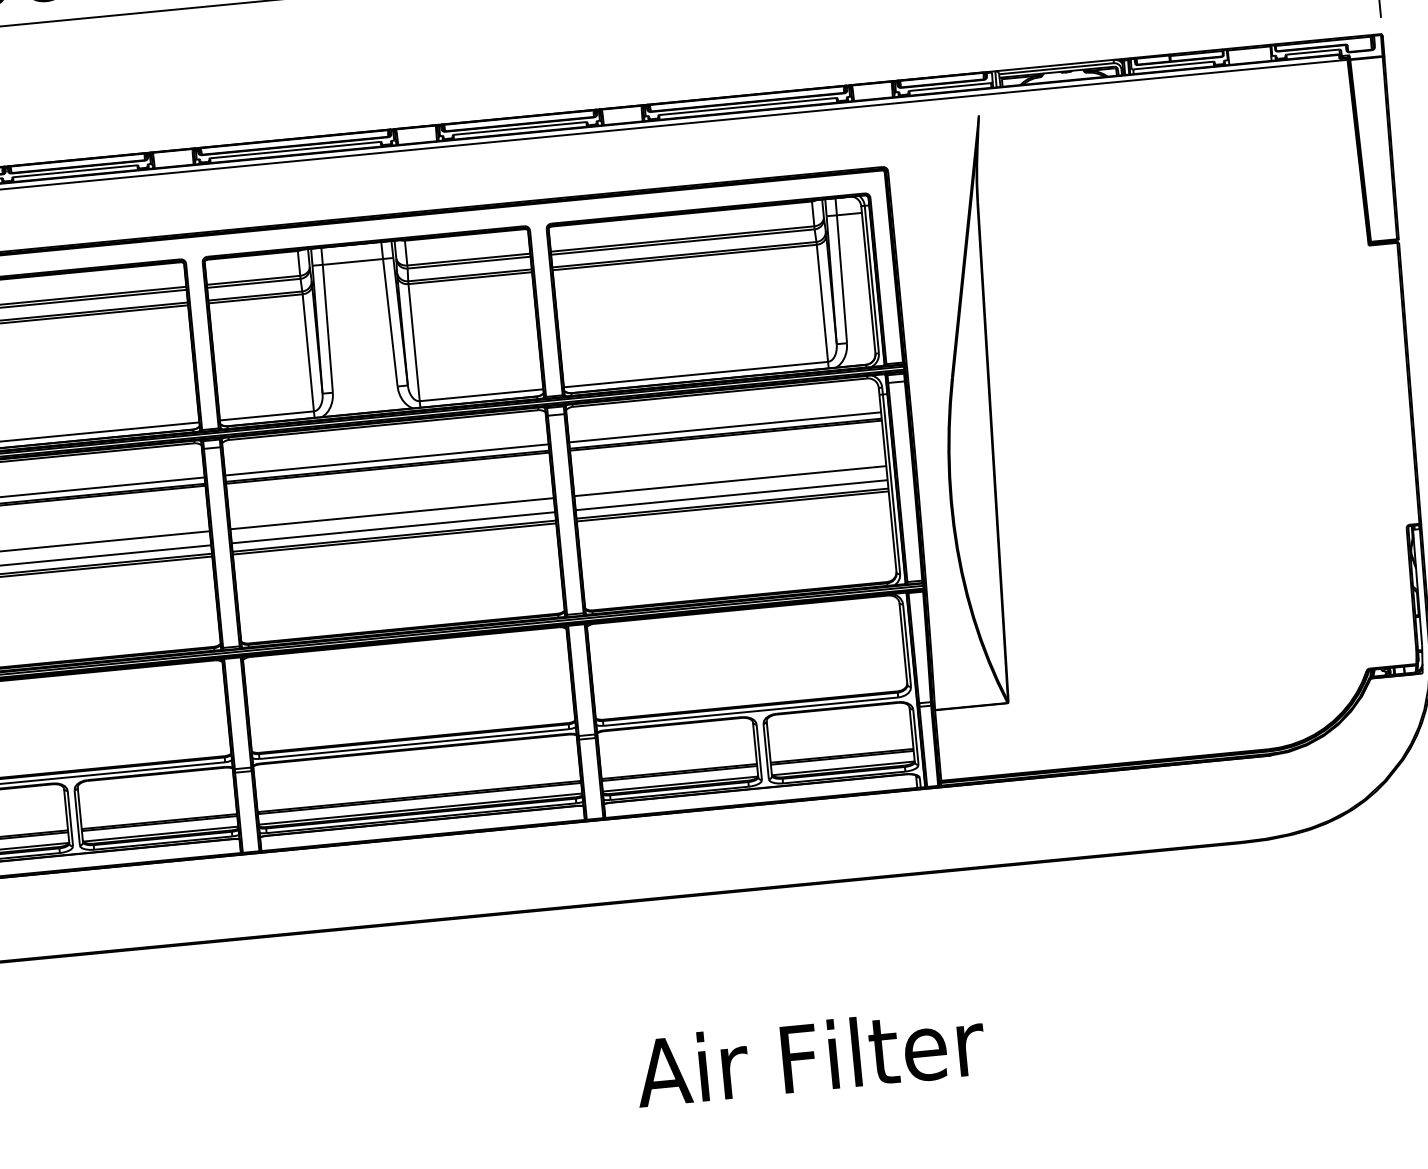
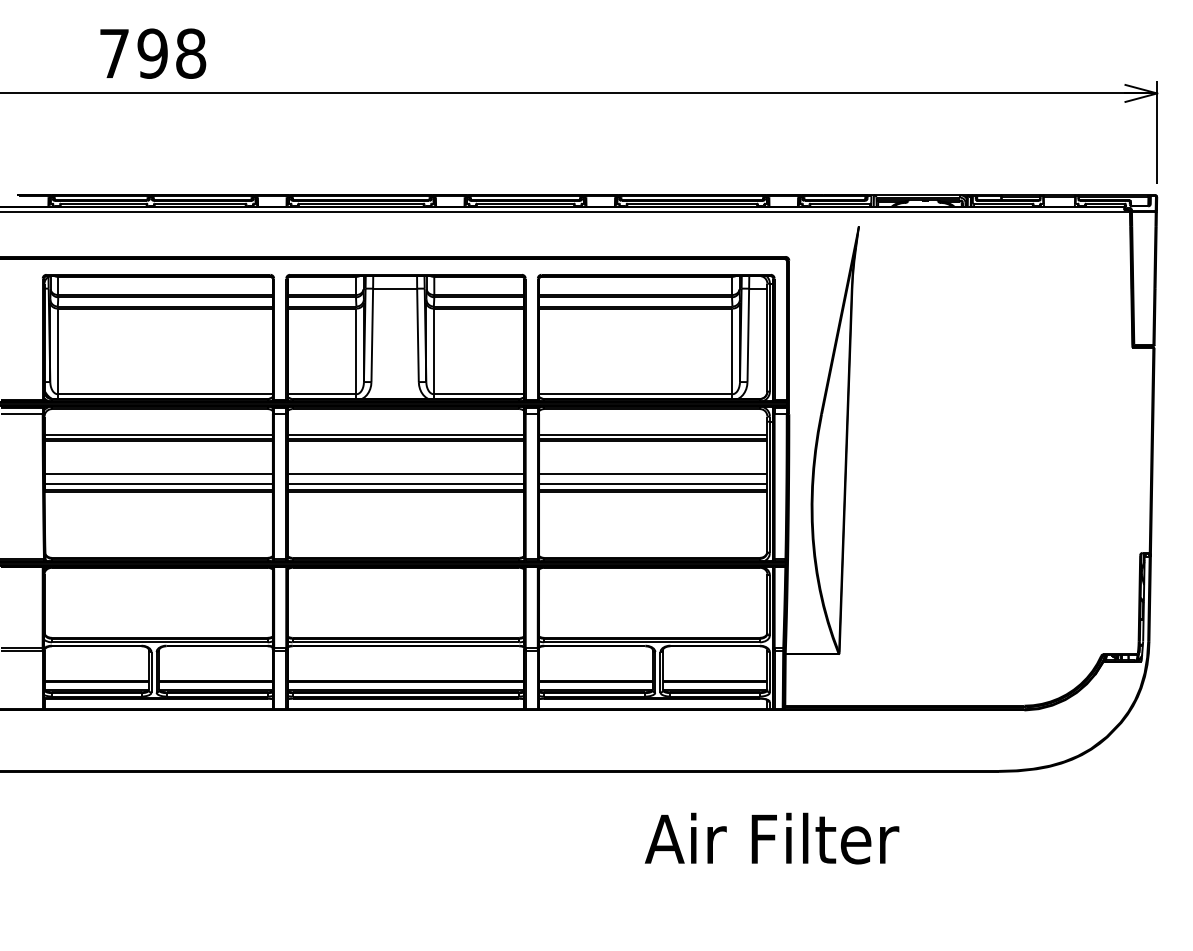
text: (809, 1056) -> (771, 838), moved

